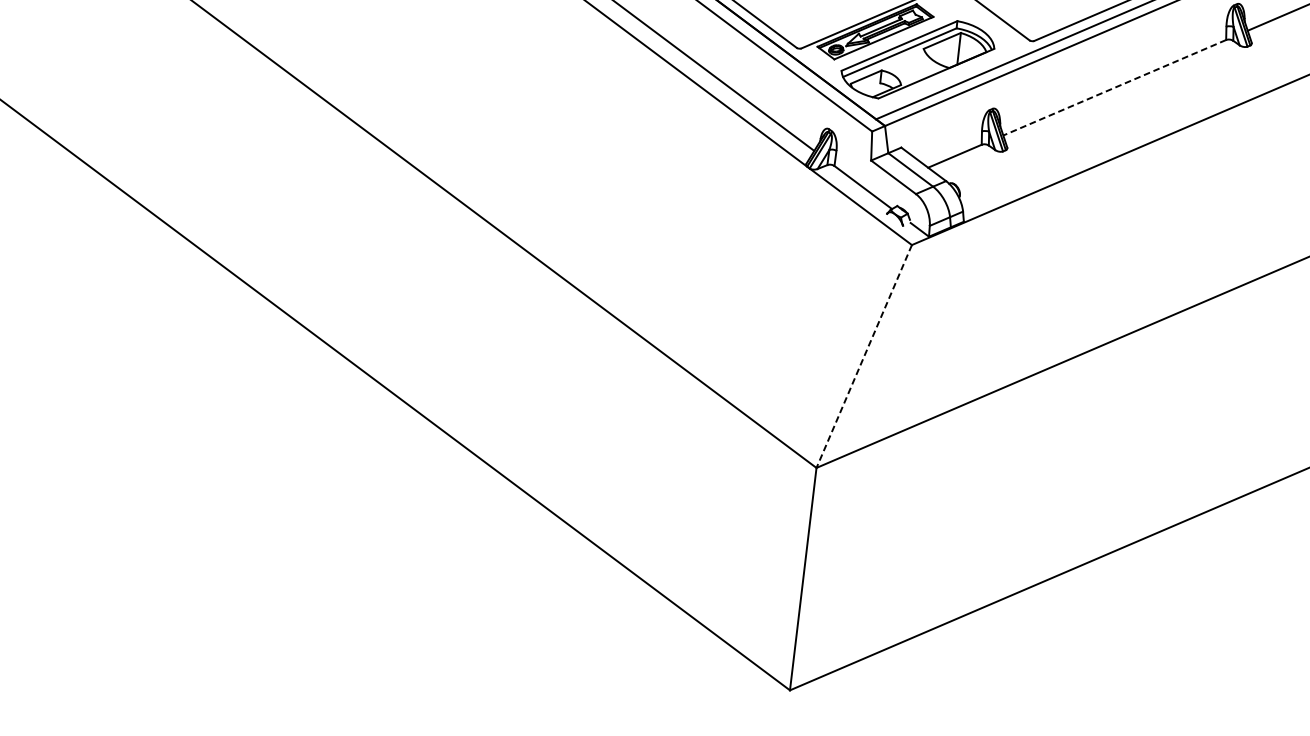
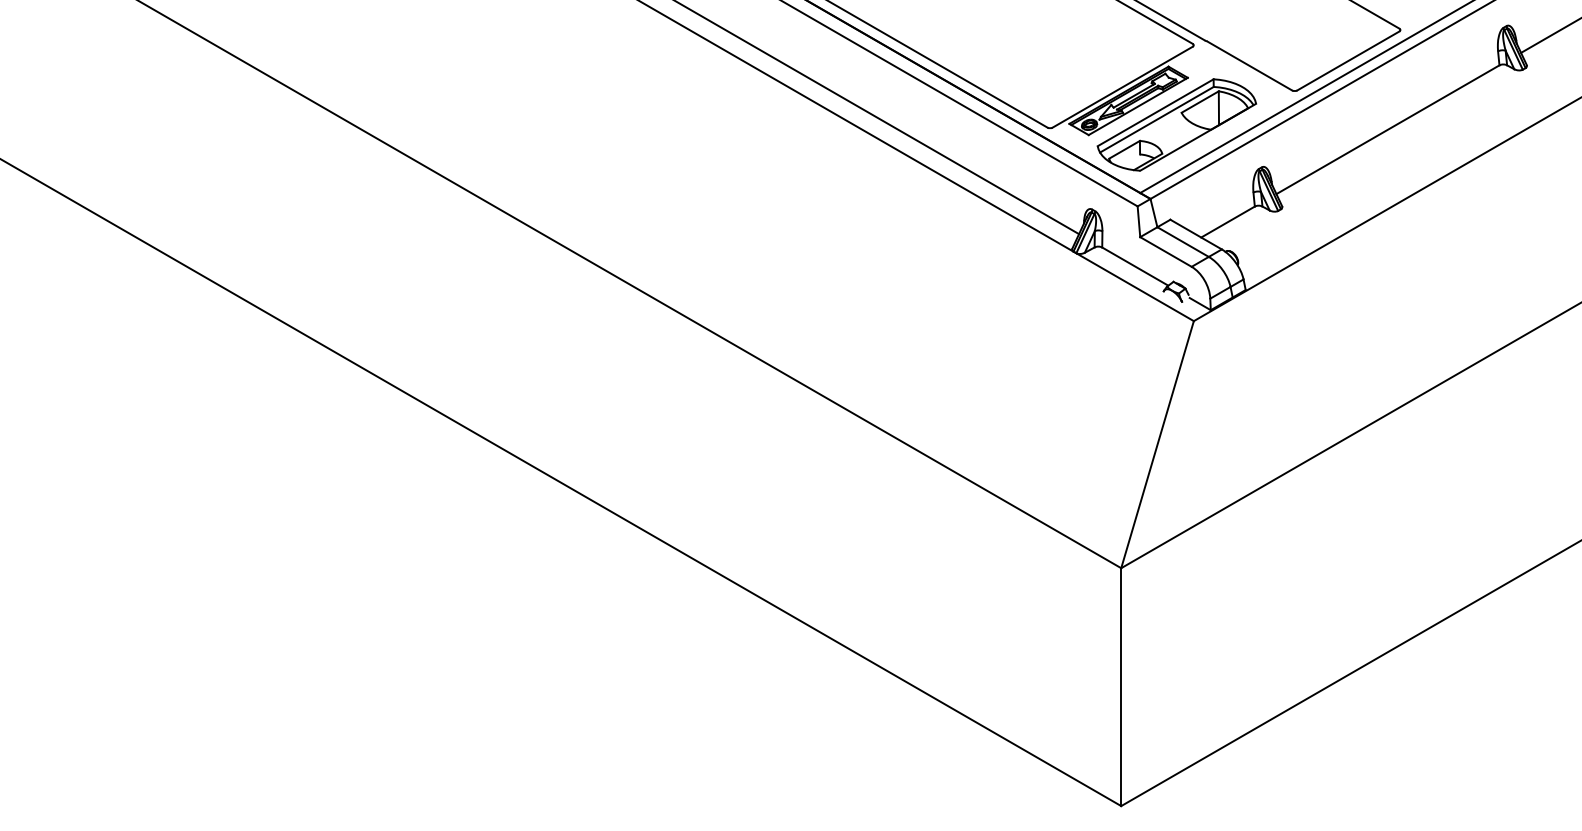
line: (1114, 87) -> (1387, 129), dashed -> solid
line: (864, 356) -> (1157, 444), dashed -> solid

